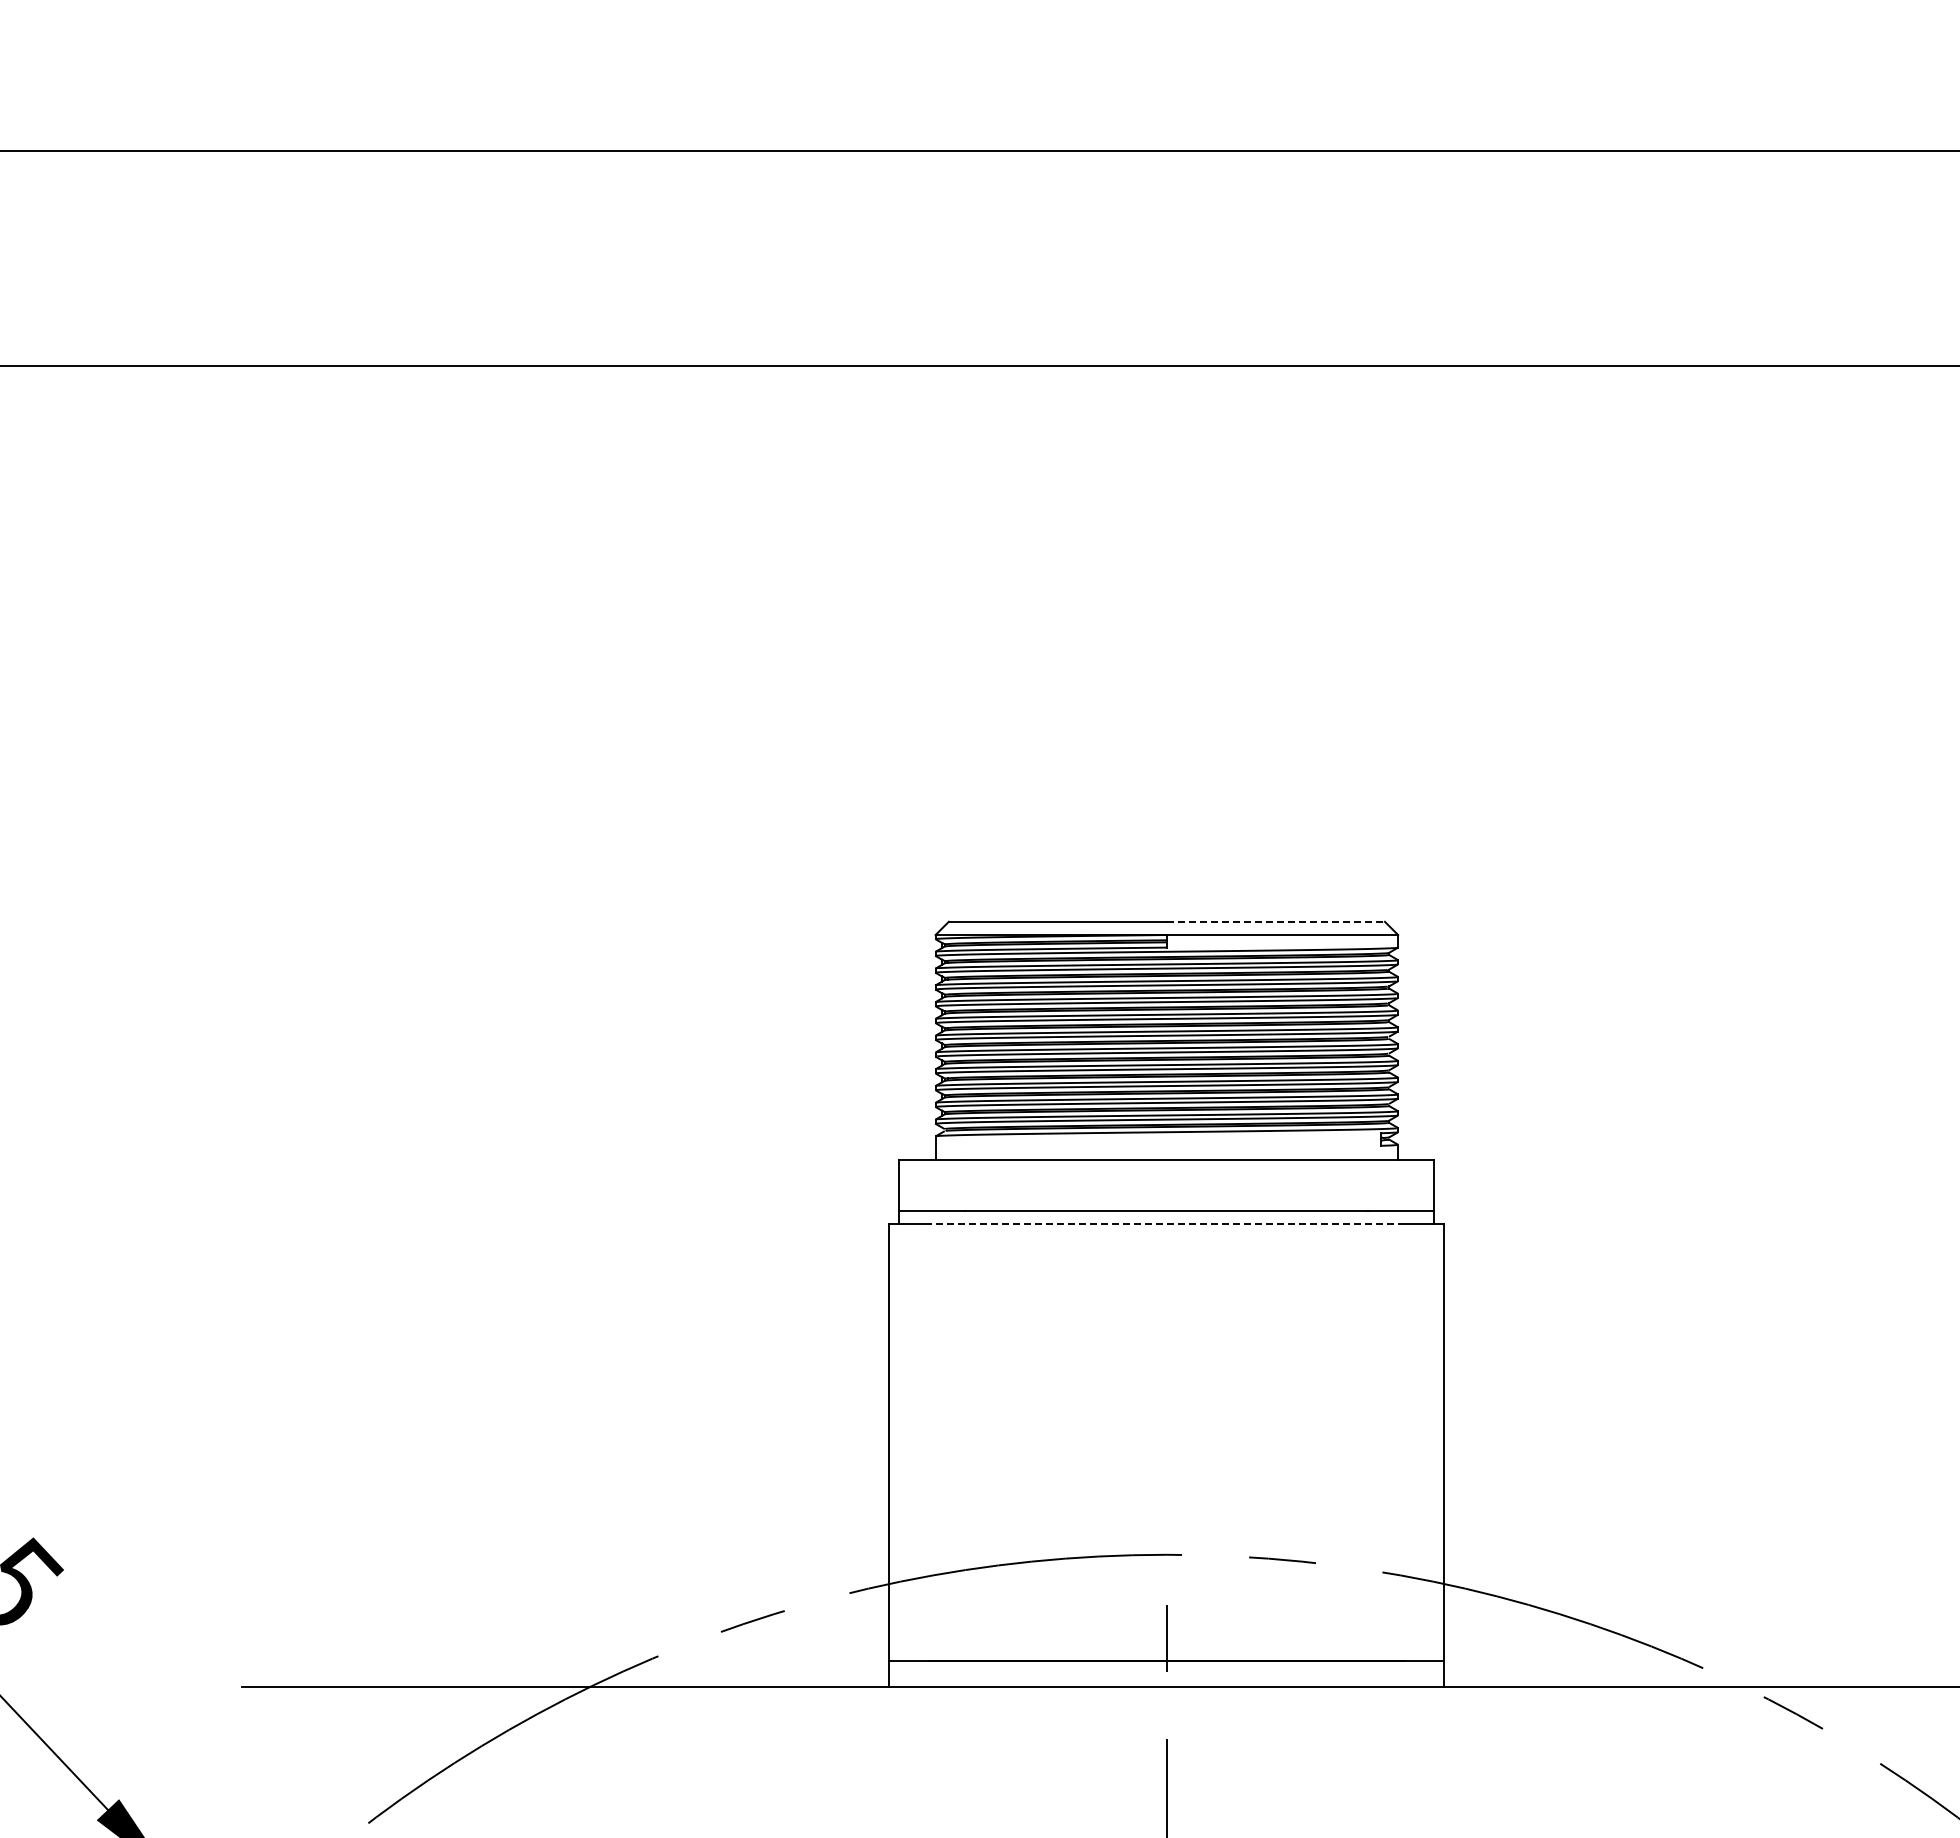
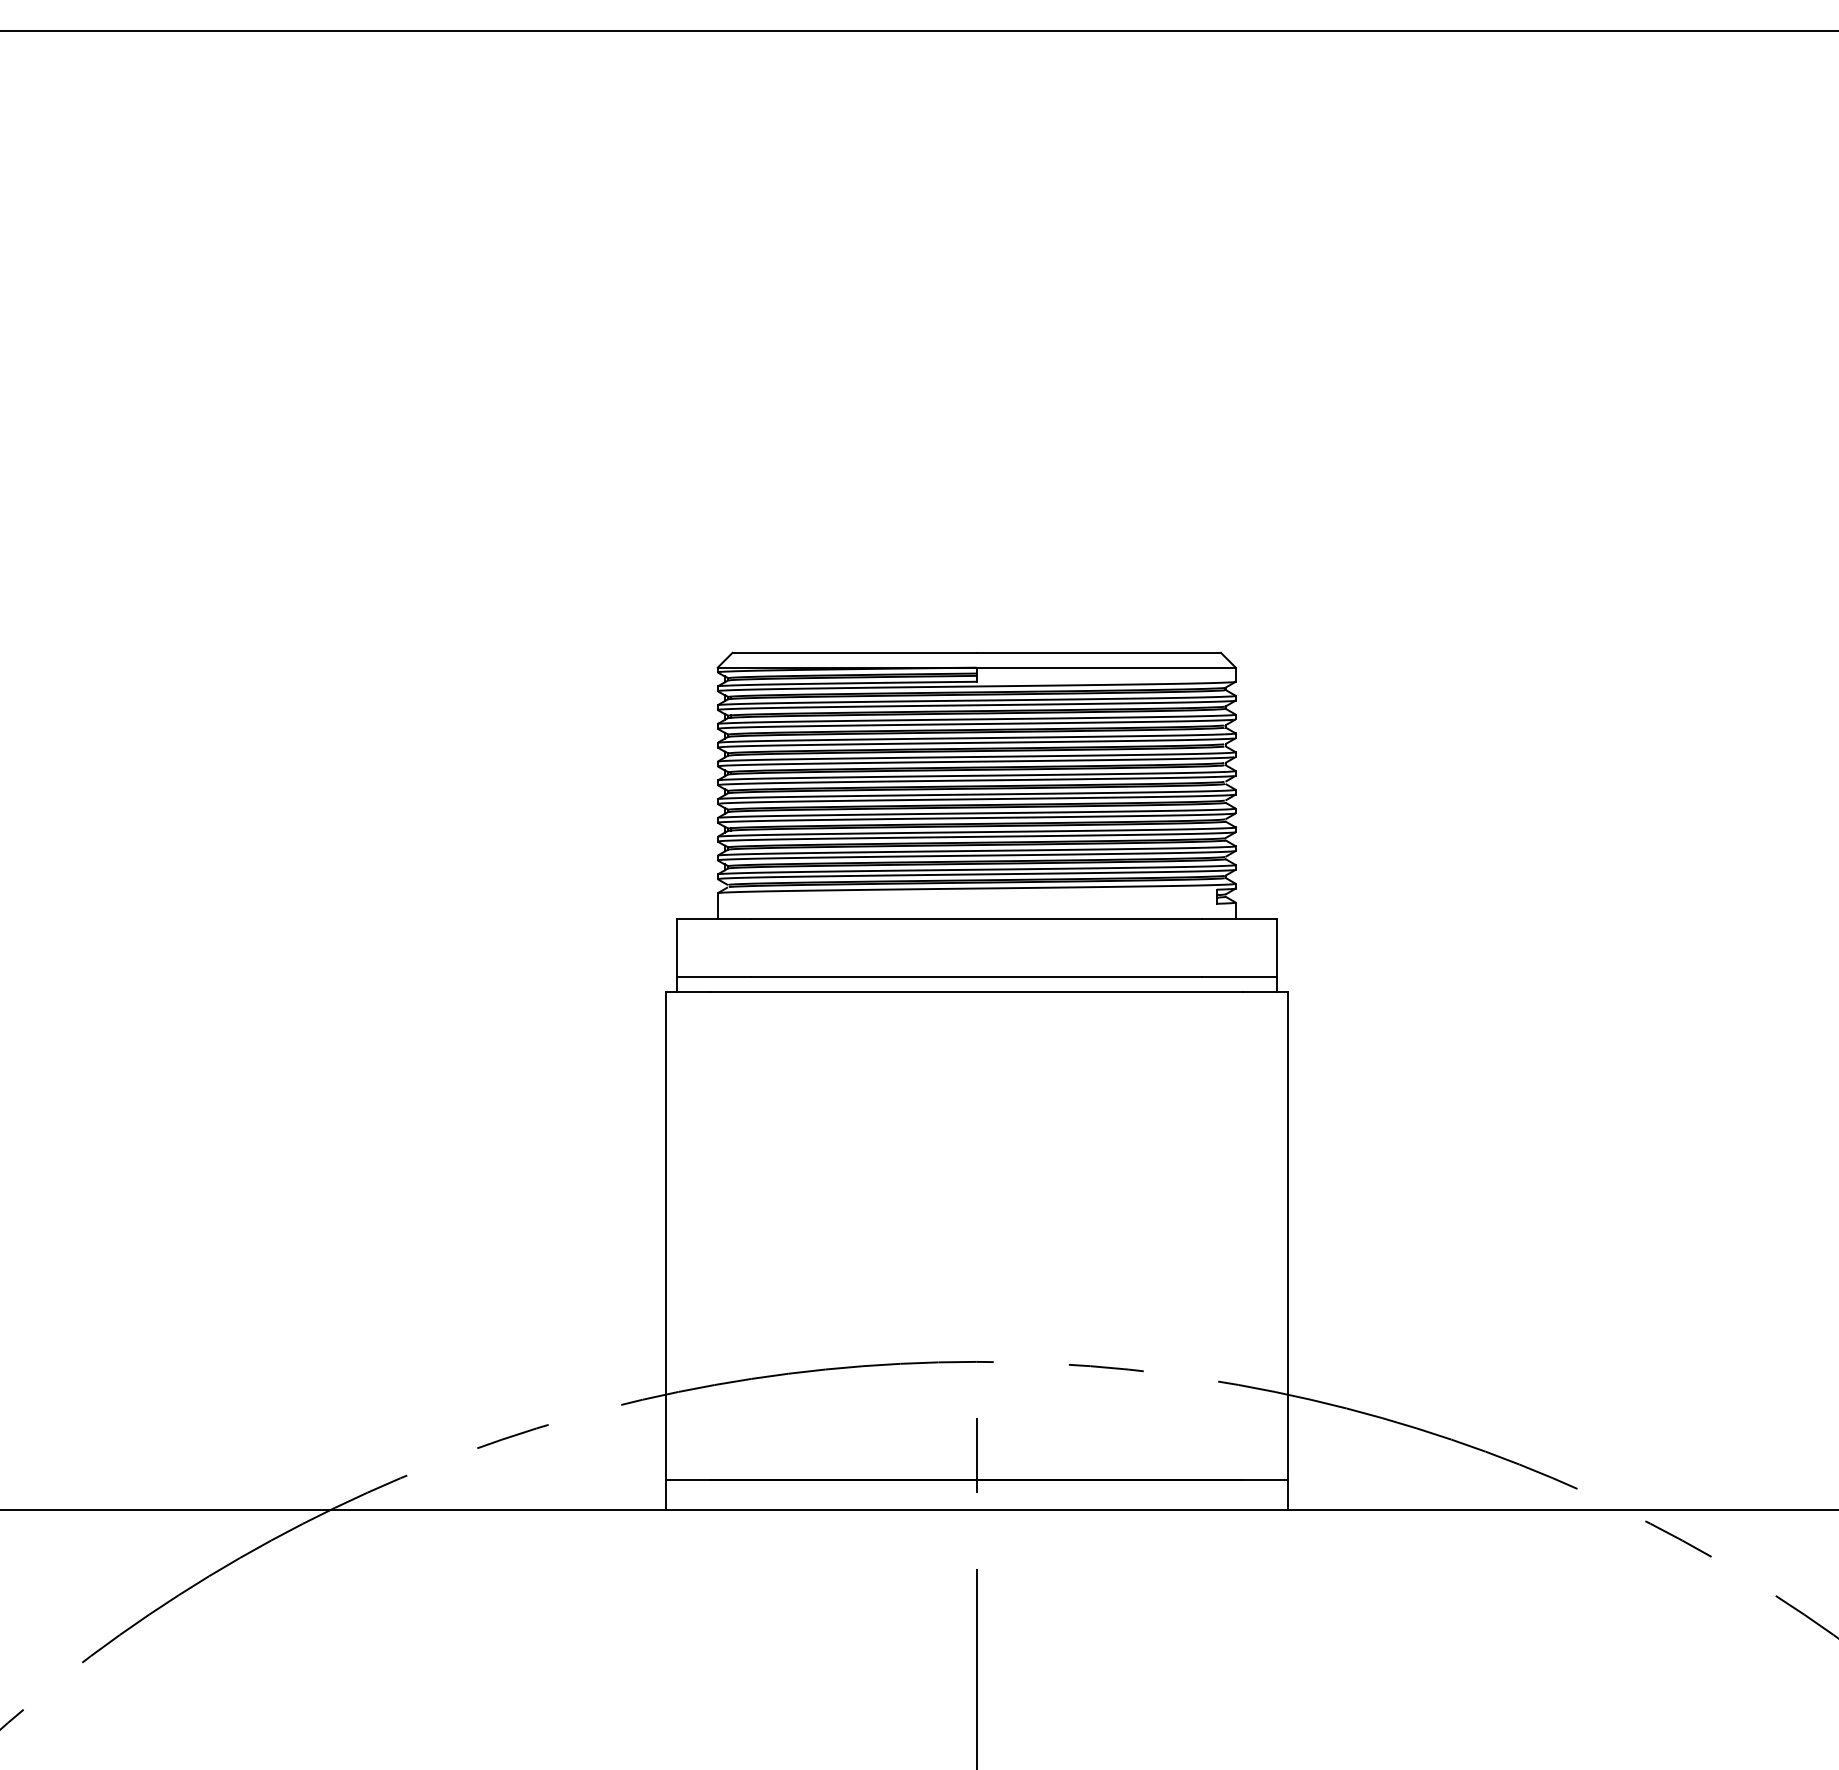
line: (1276, 921) -> (1099, 652), dashed -> solid
line: (1166, 1224) -> (976, 991), dashed -> solid

